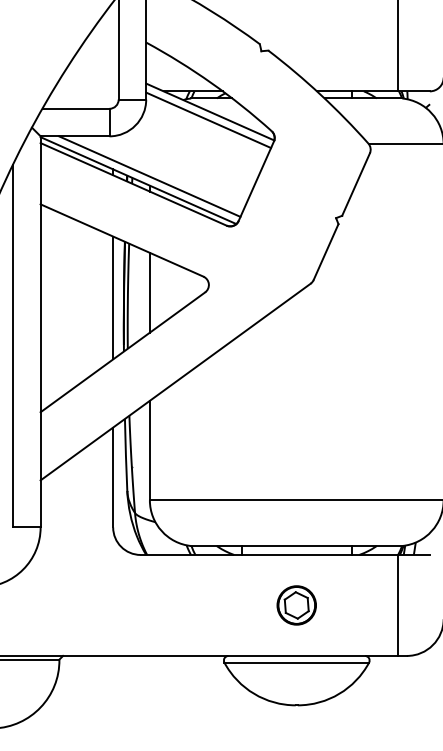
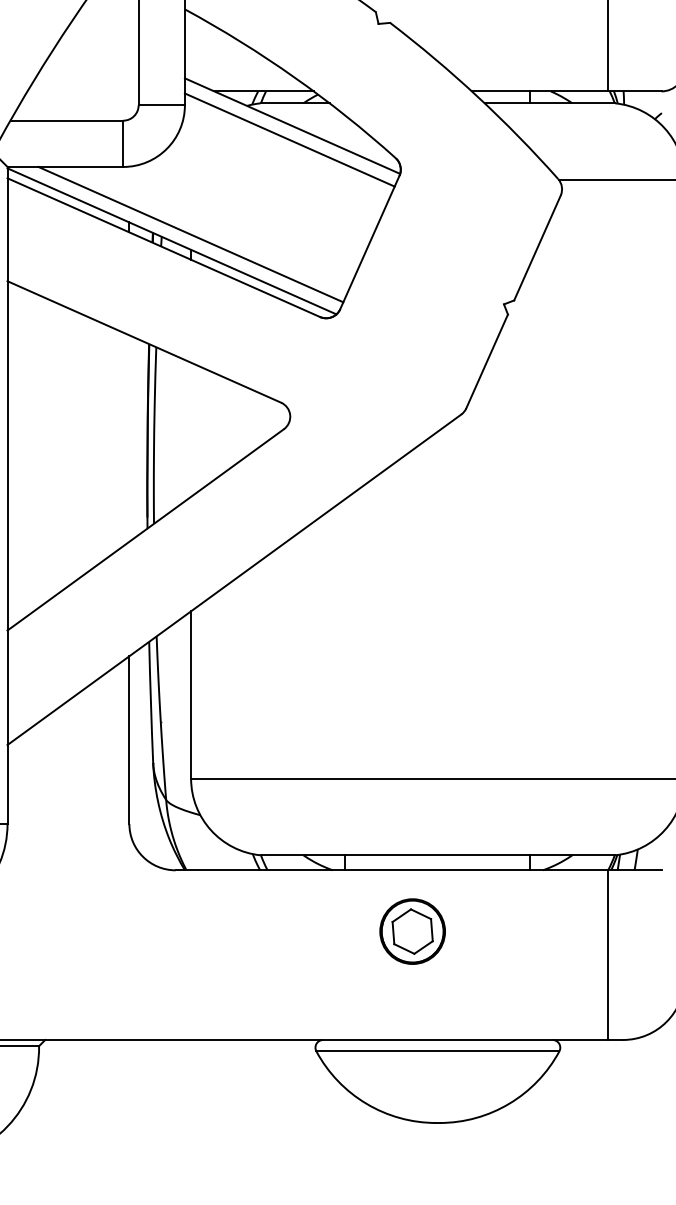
line: (149, 292) -> (190, 429), removed
line: (113, 297) -> (129, 437), removed
part: (296, 605) -> (412, 931), moved

